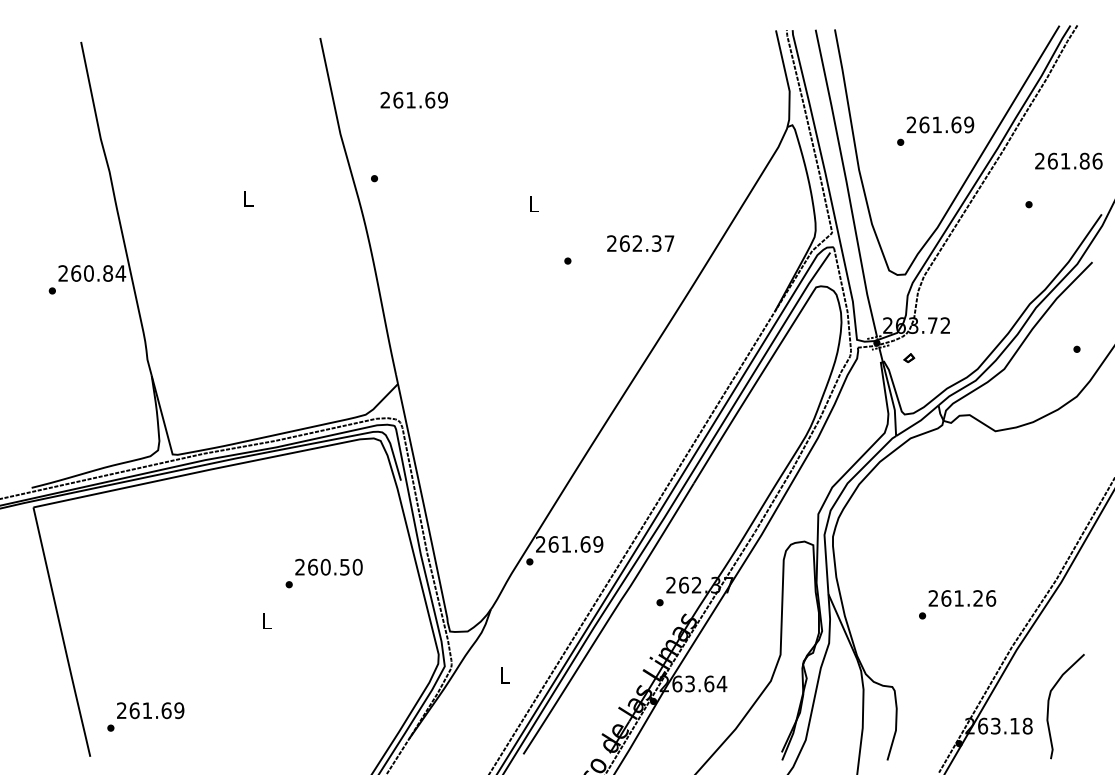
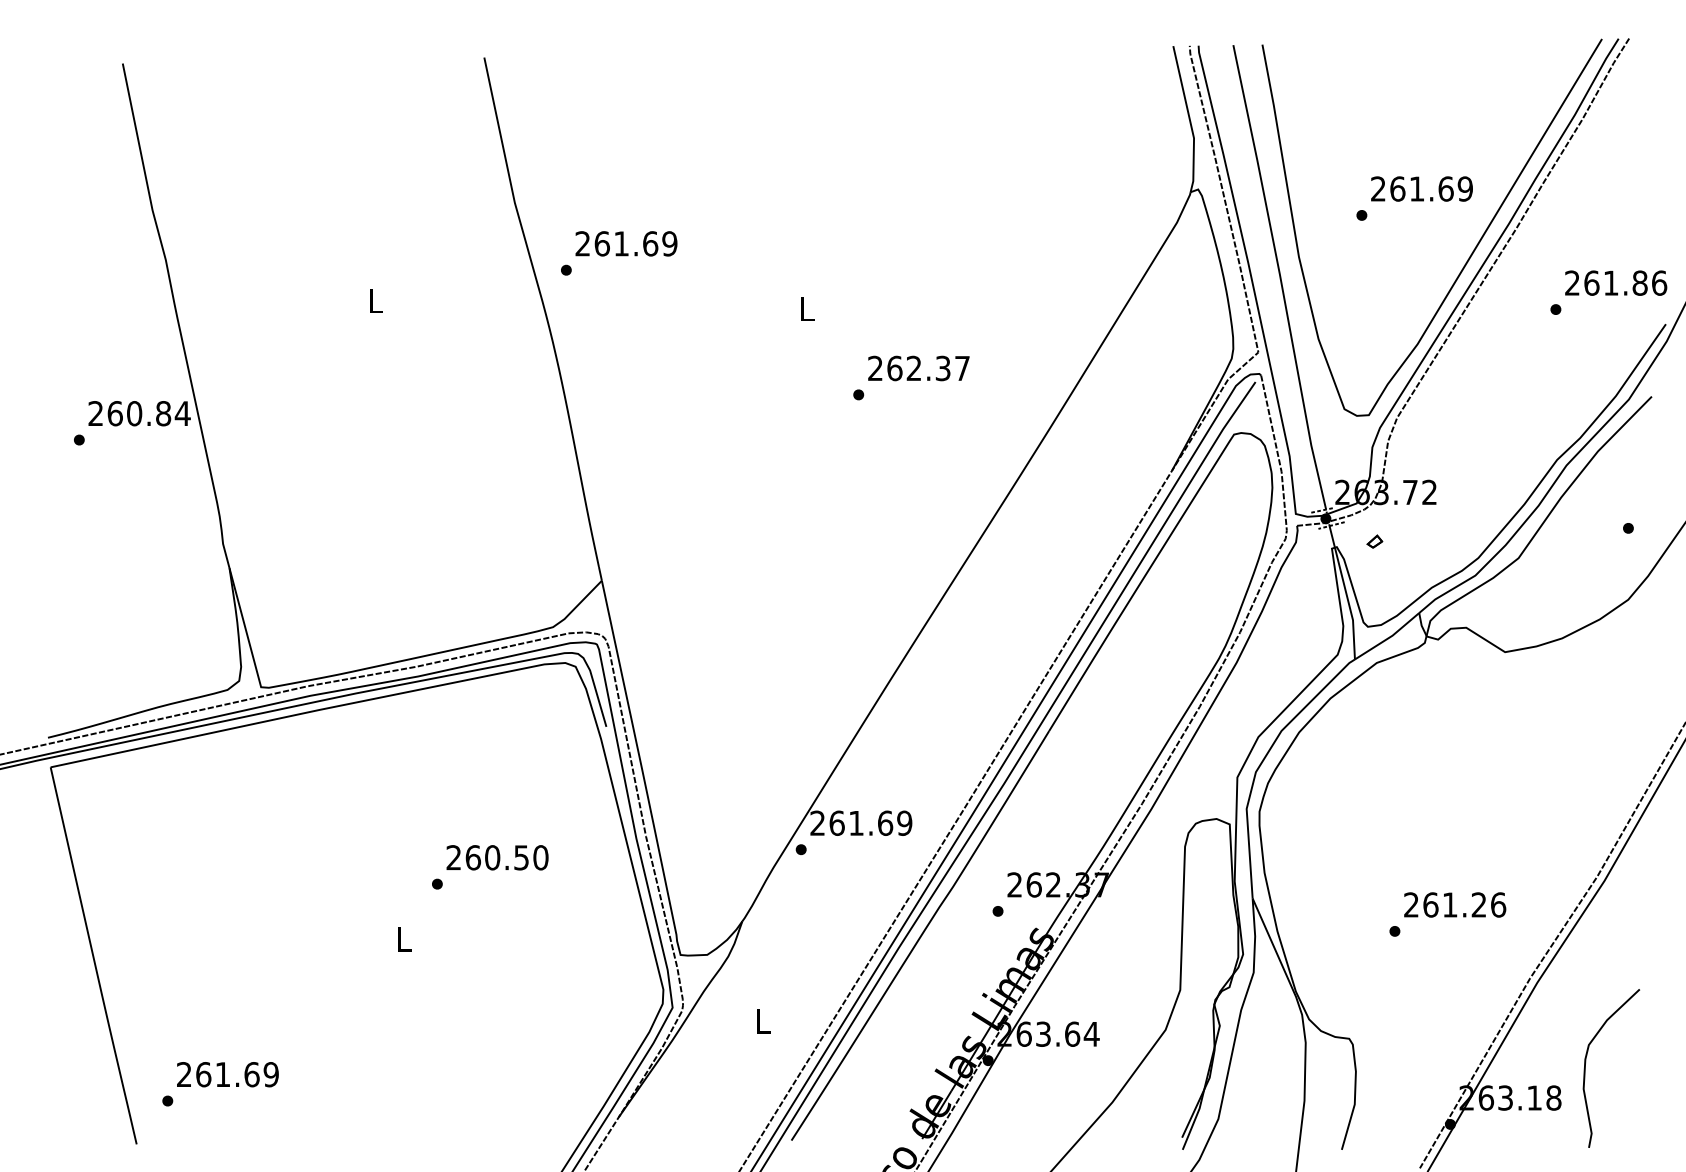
text: (413, 99) -> (625, 242), moved
text: (1068, 160) -> (1615, 282), moved
text: (640, 243) -> (918, 368), moved

